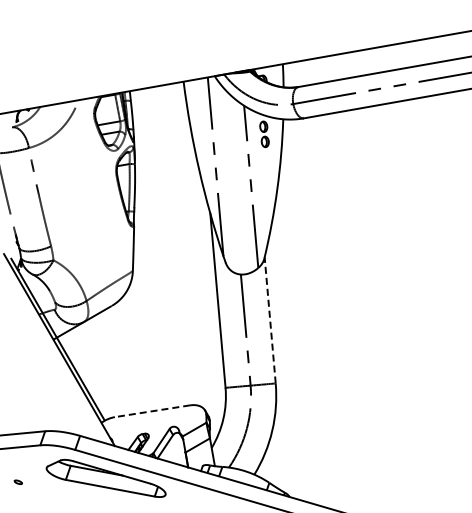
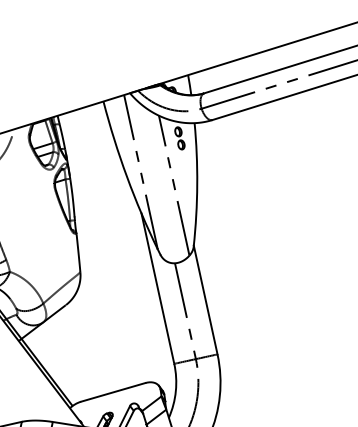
line: (270, 319) -> (205, 299), dashed -> solid
line: (152, 411) -> (113, 392), dashed -> solid

